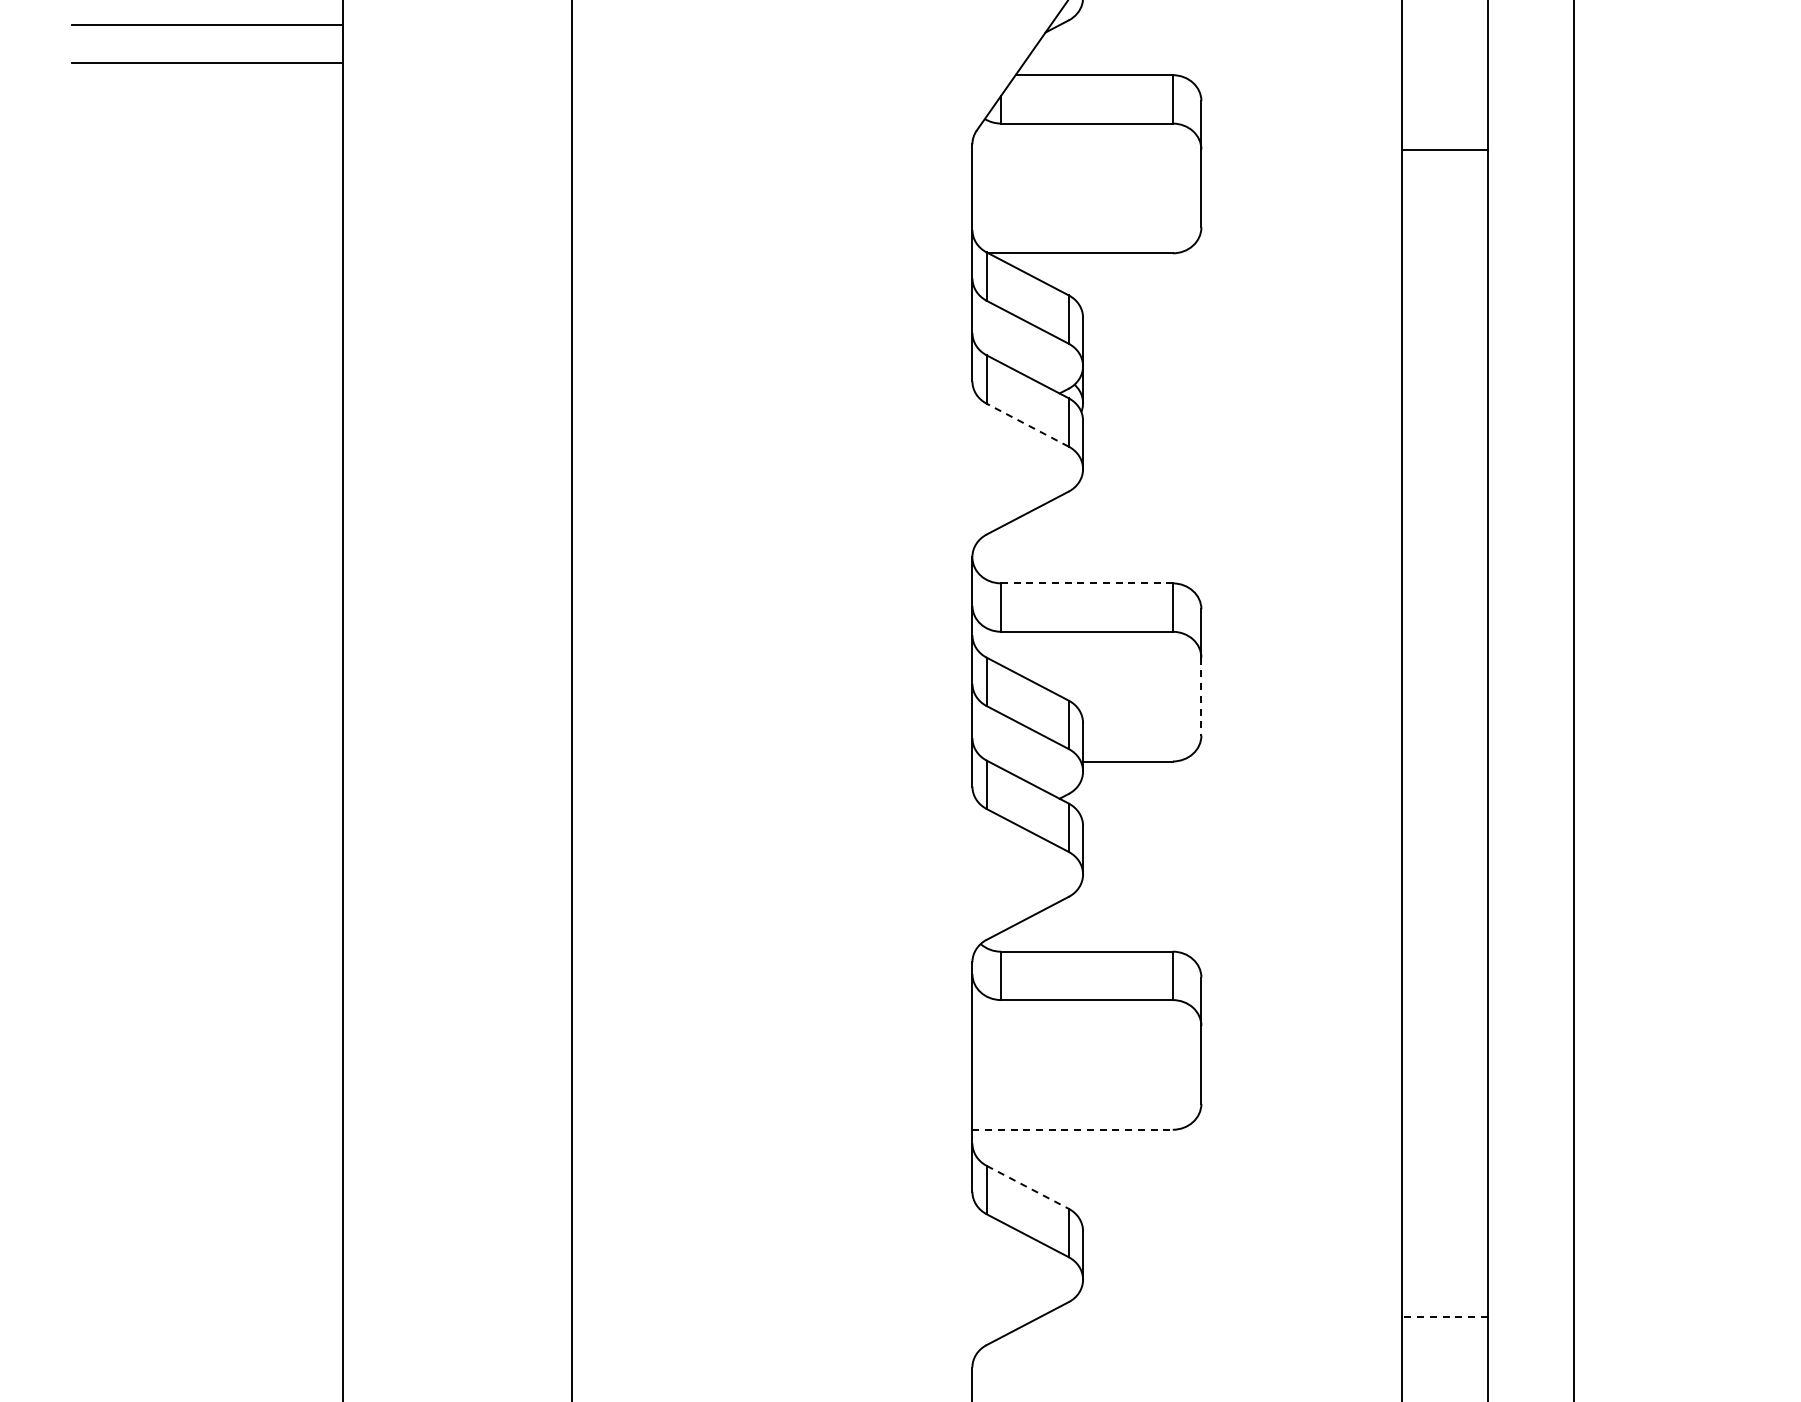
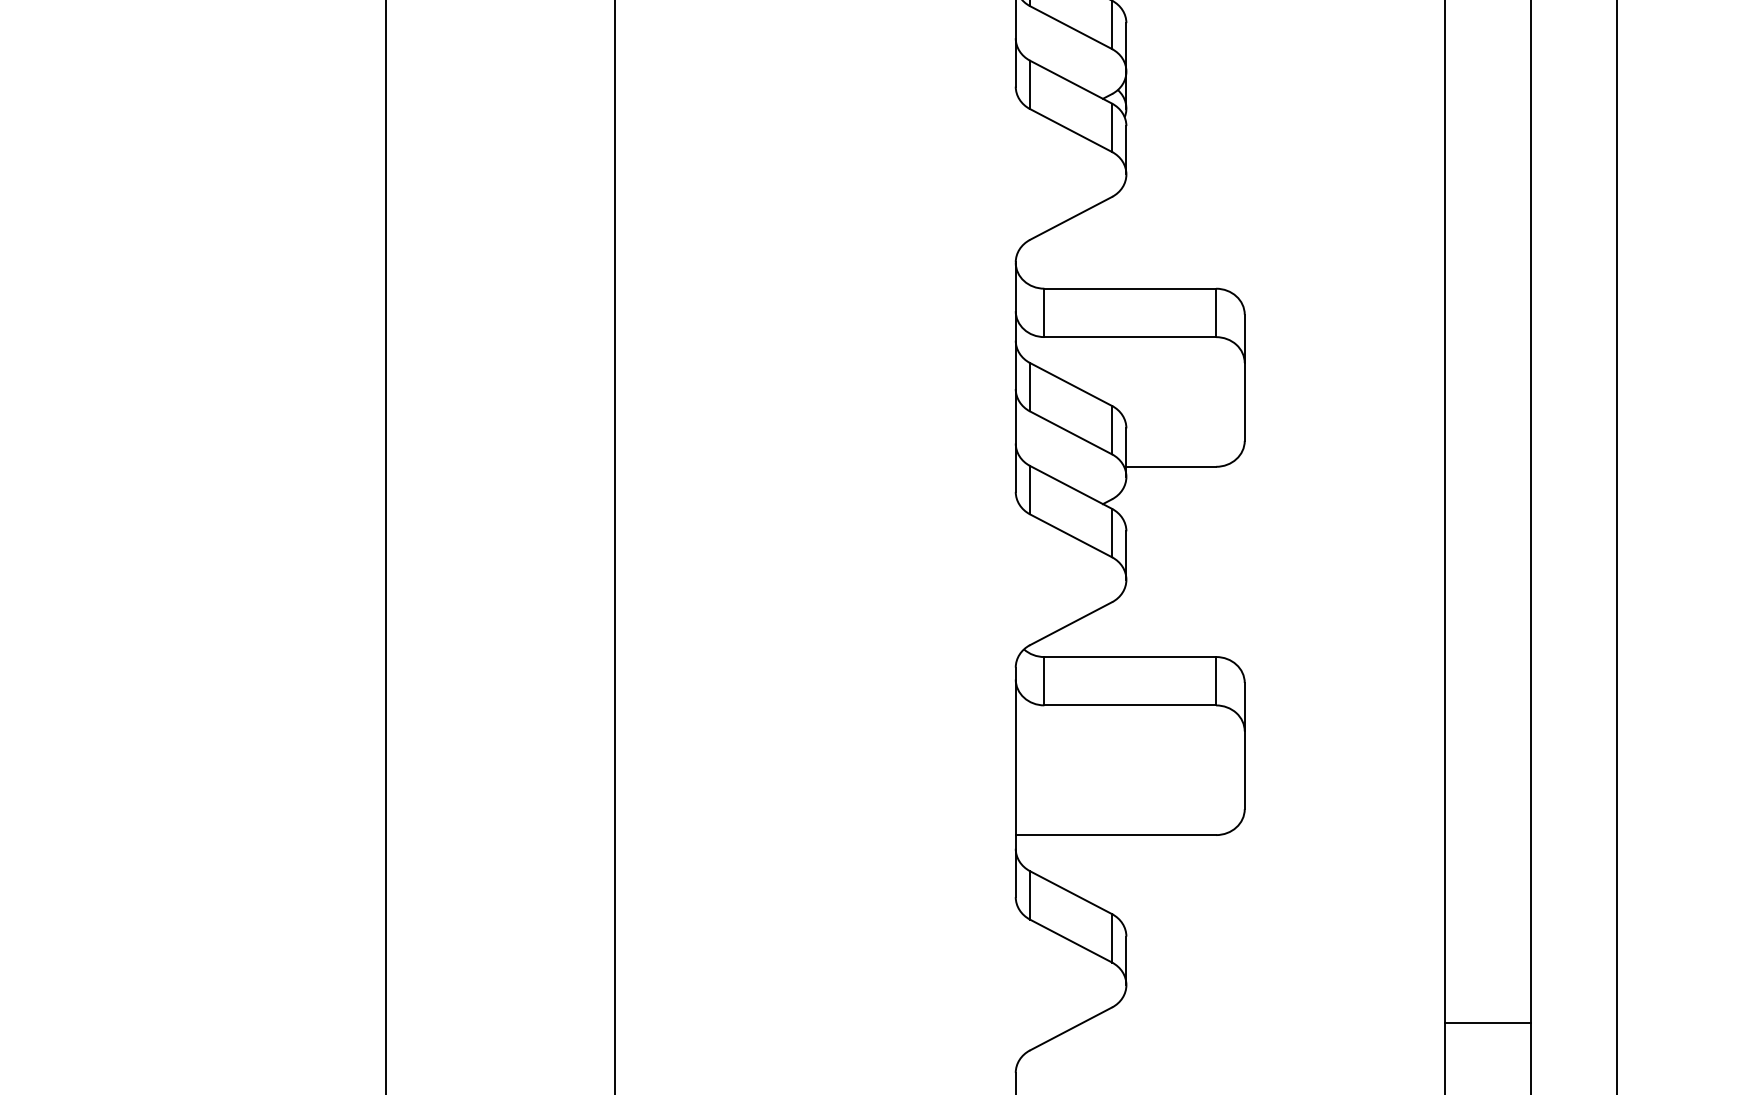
line: (1027, 424) -> (1070, 129), dashed -> solid
line: (1086, 583) -> (1129, 288), dashed -> solid
line: (1201, 696) -> (1244, 401), dashed -> solid
line: (1073, 1129) -> (1116, 834), dashed -> solid
line: (1028, 1187) -> (1071, 892), dashed -> solid
line: (1444, 1317) -> (1487, 1022), dashed -> solid

